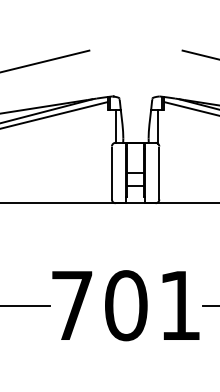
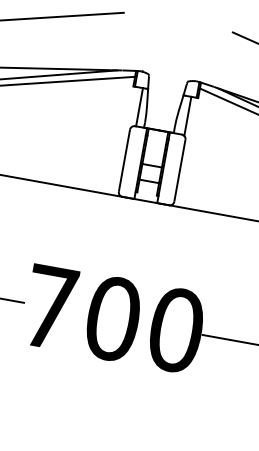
text: (180, 305) -> (176, 330), 701 -> 700

